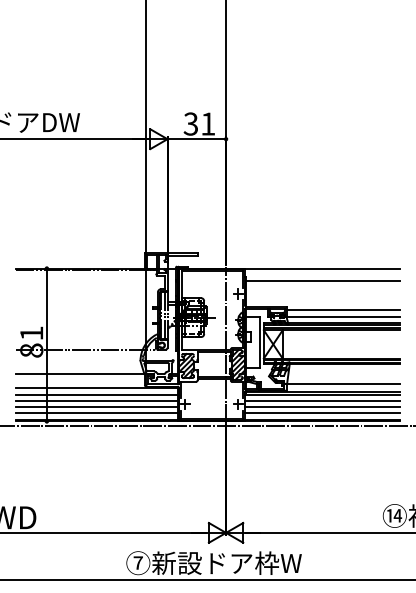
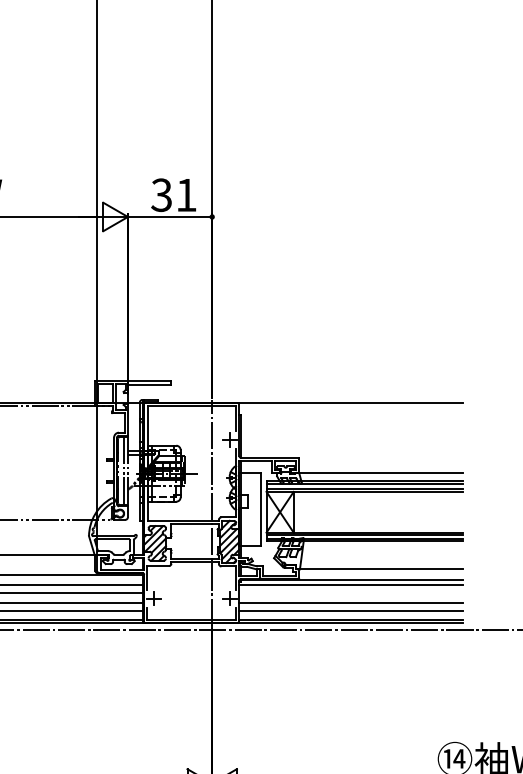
line: (322, 280) -> (350, 420), removed
line: (343, 310) -> (381, 463), removed
line: (322, 400) -> (350, 592), removed

